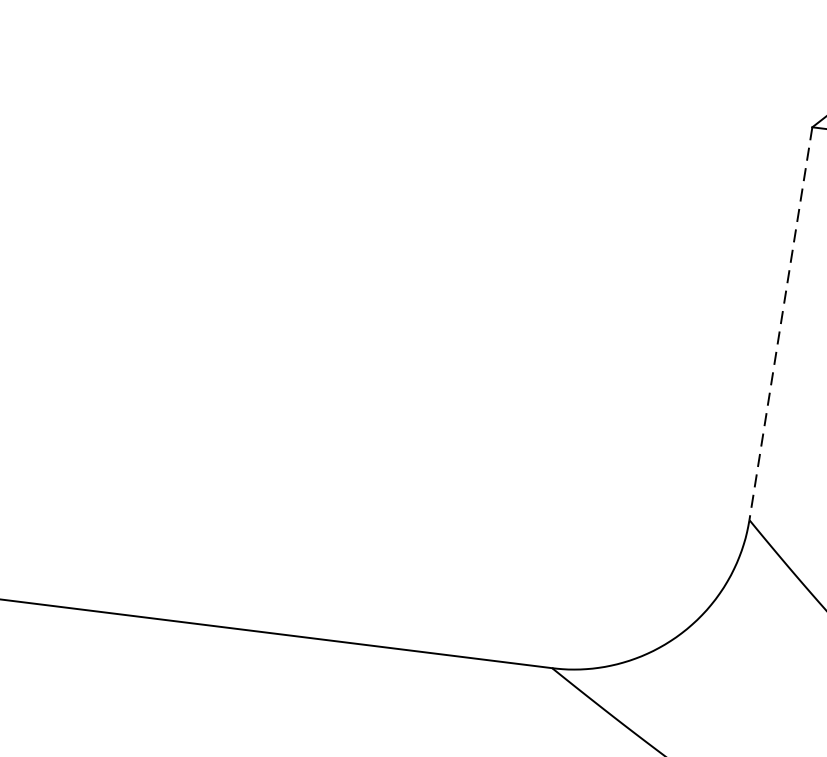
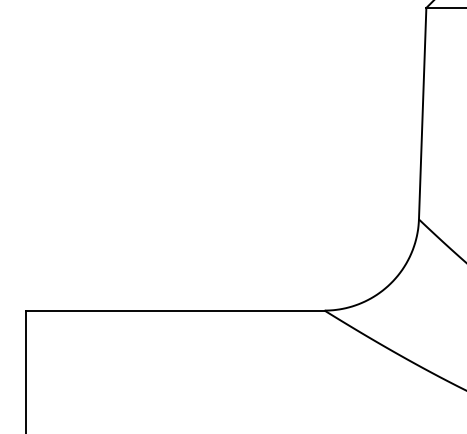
line: (780, 323) -> (422, 113), dashed -> solid

